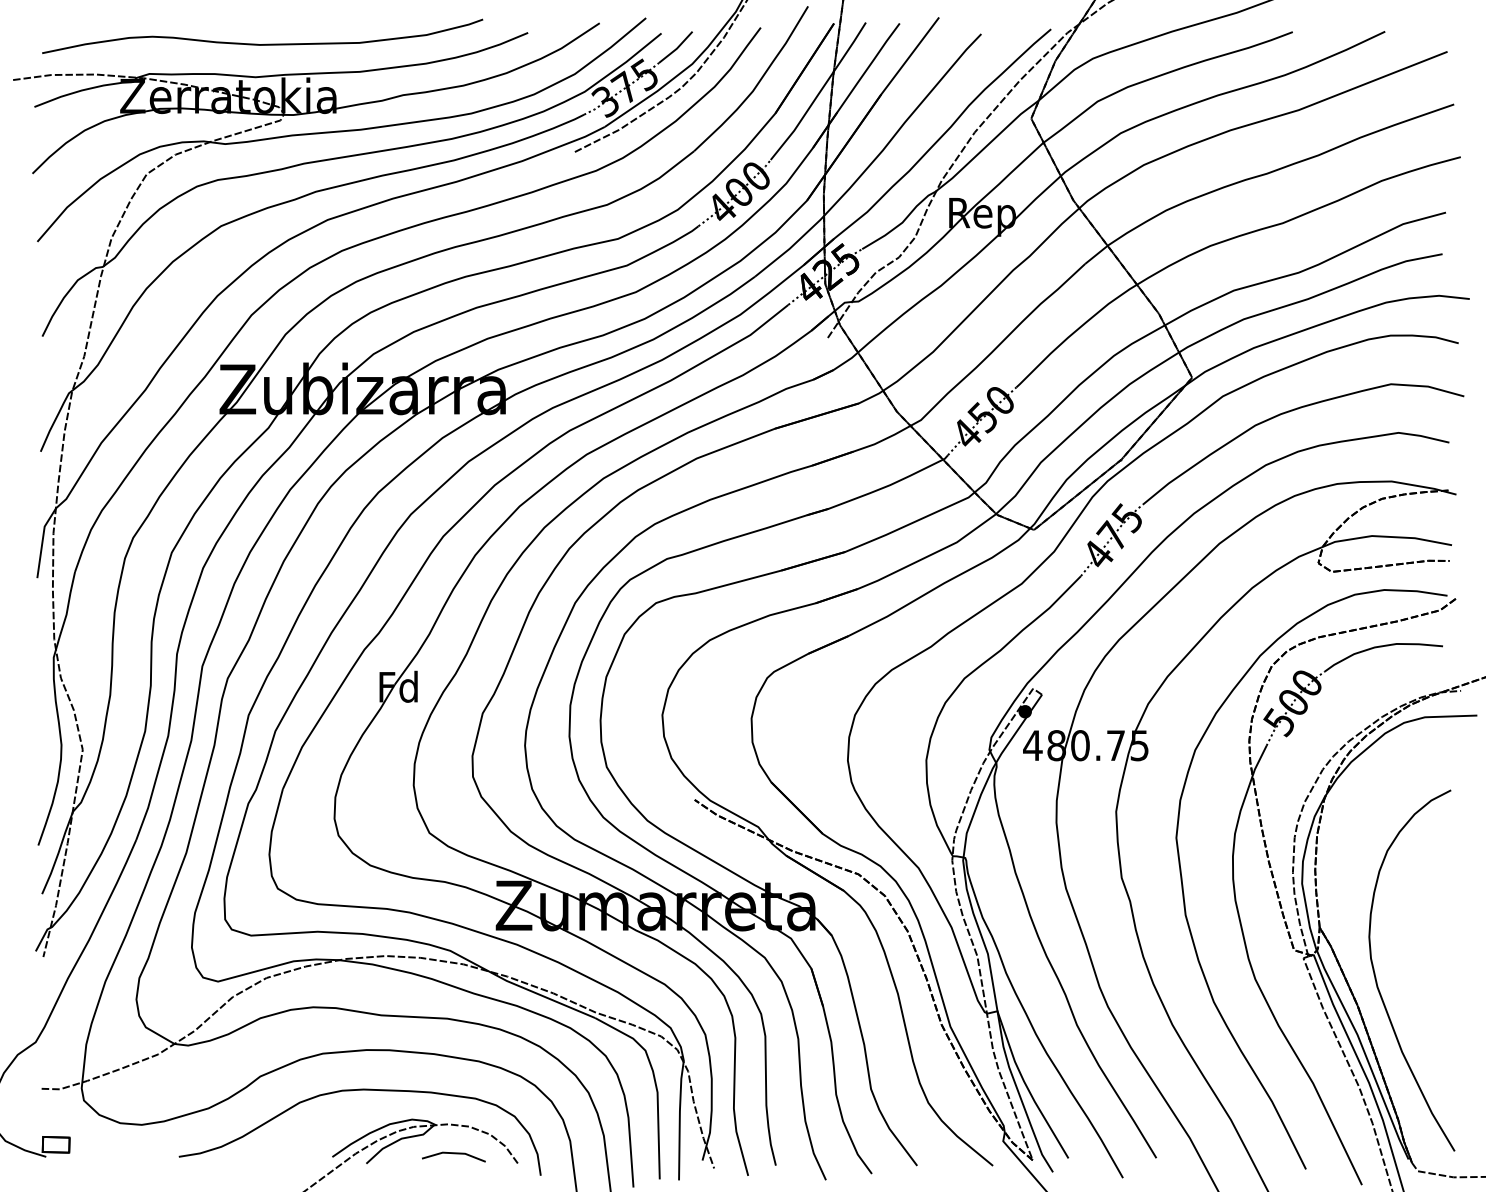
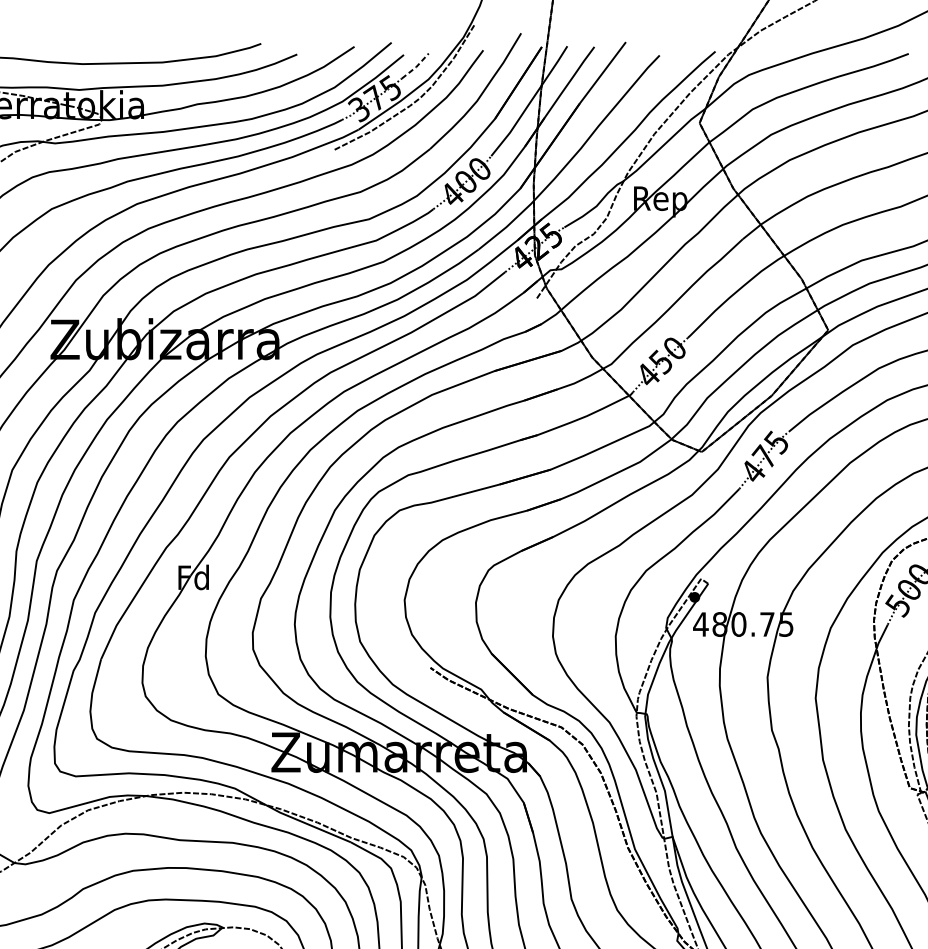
line: (676, 48) -> (415, 66), solid -> dashed

